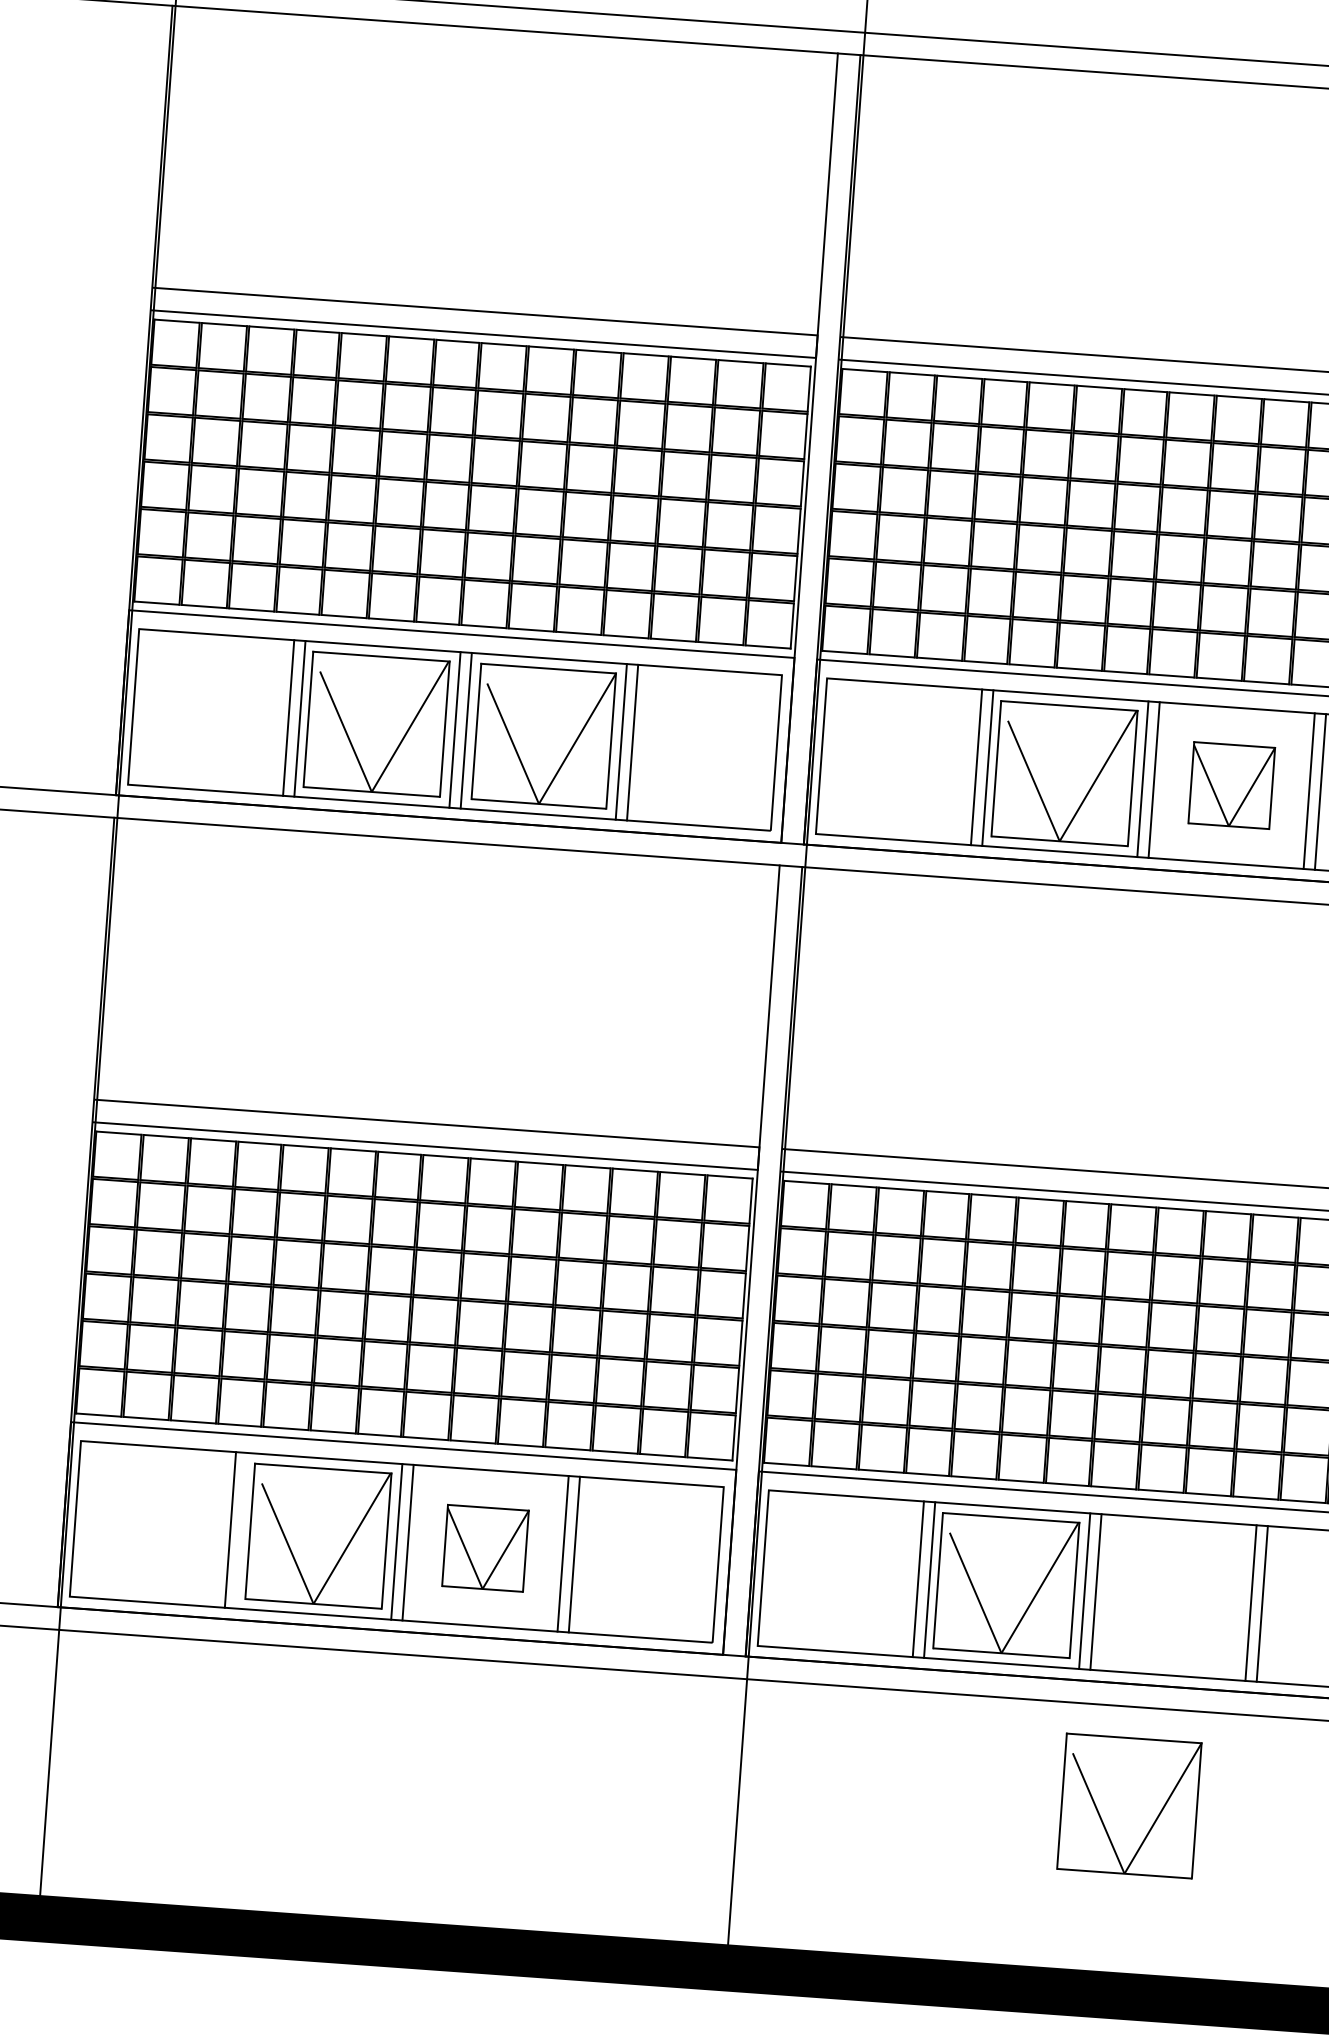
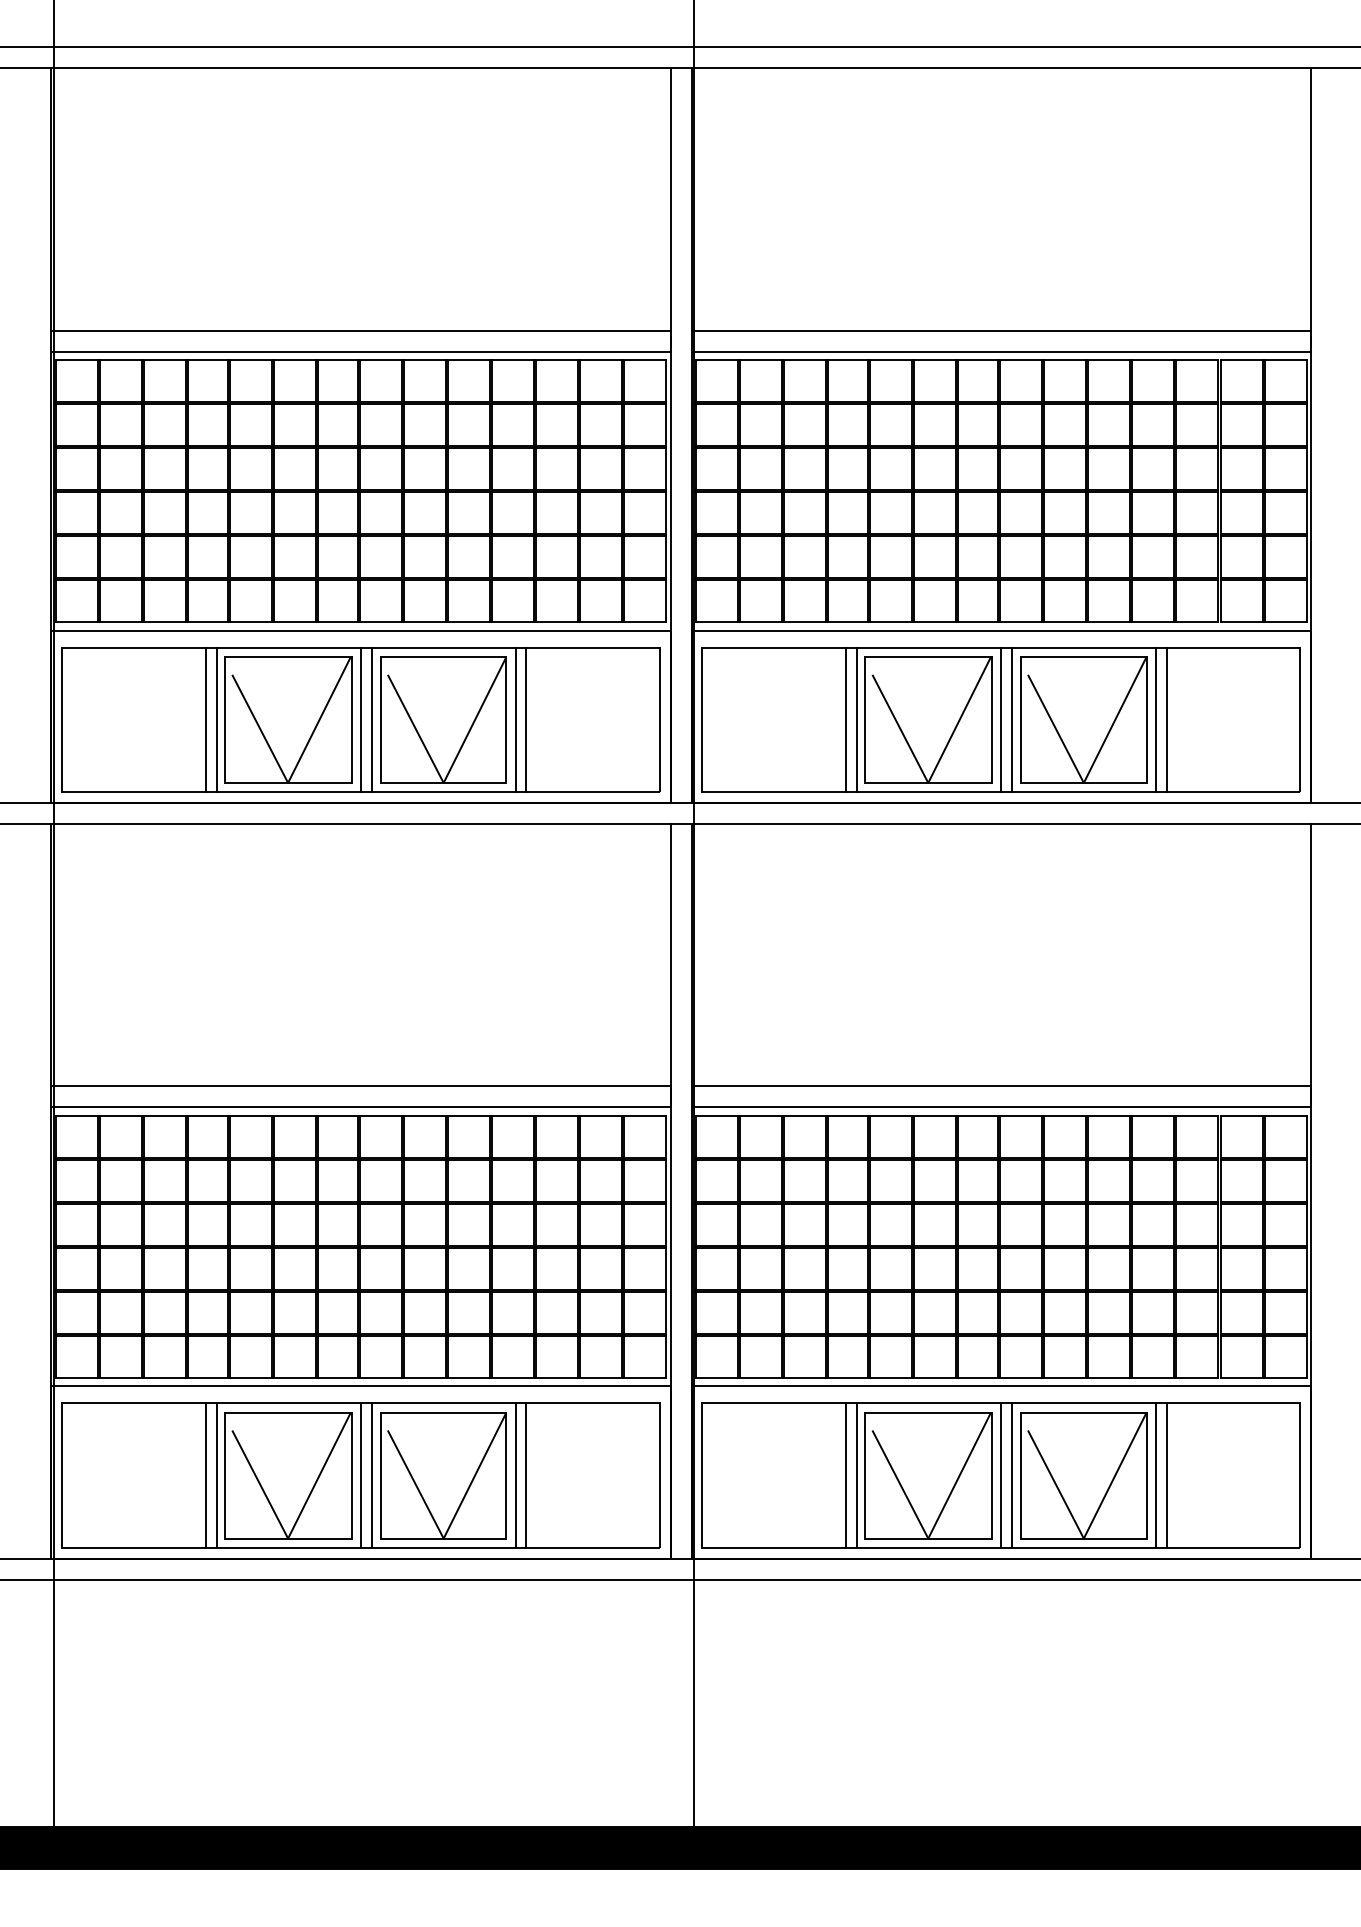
part: (1231, 785) -> (1083, 719), size x1.67
line: (241, 1530) -> (216, 1475), added
part: (485, 1548) -> (443, 1475), size x1.67
part: (1129, 1805) -> (1083, 1475), moved

